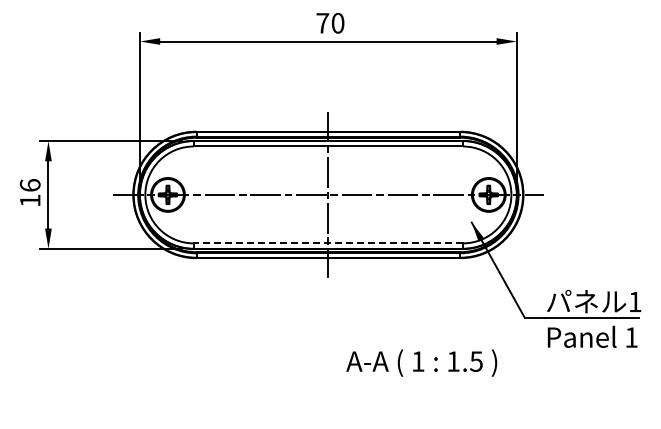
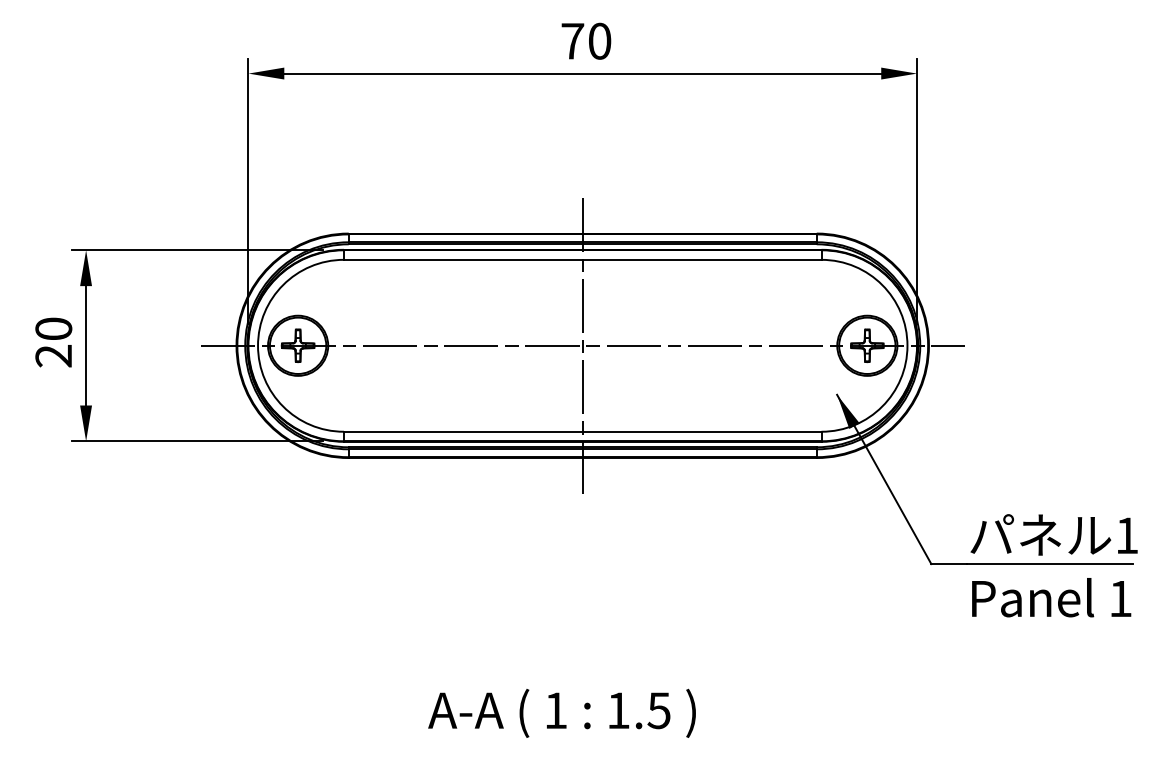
text: (29, 193) -> (52, 343), 16 -> 20
line: (328, 243) -> (582, 431), dashed -> solid
text: (421, 362) -> (561, 712), moved

